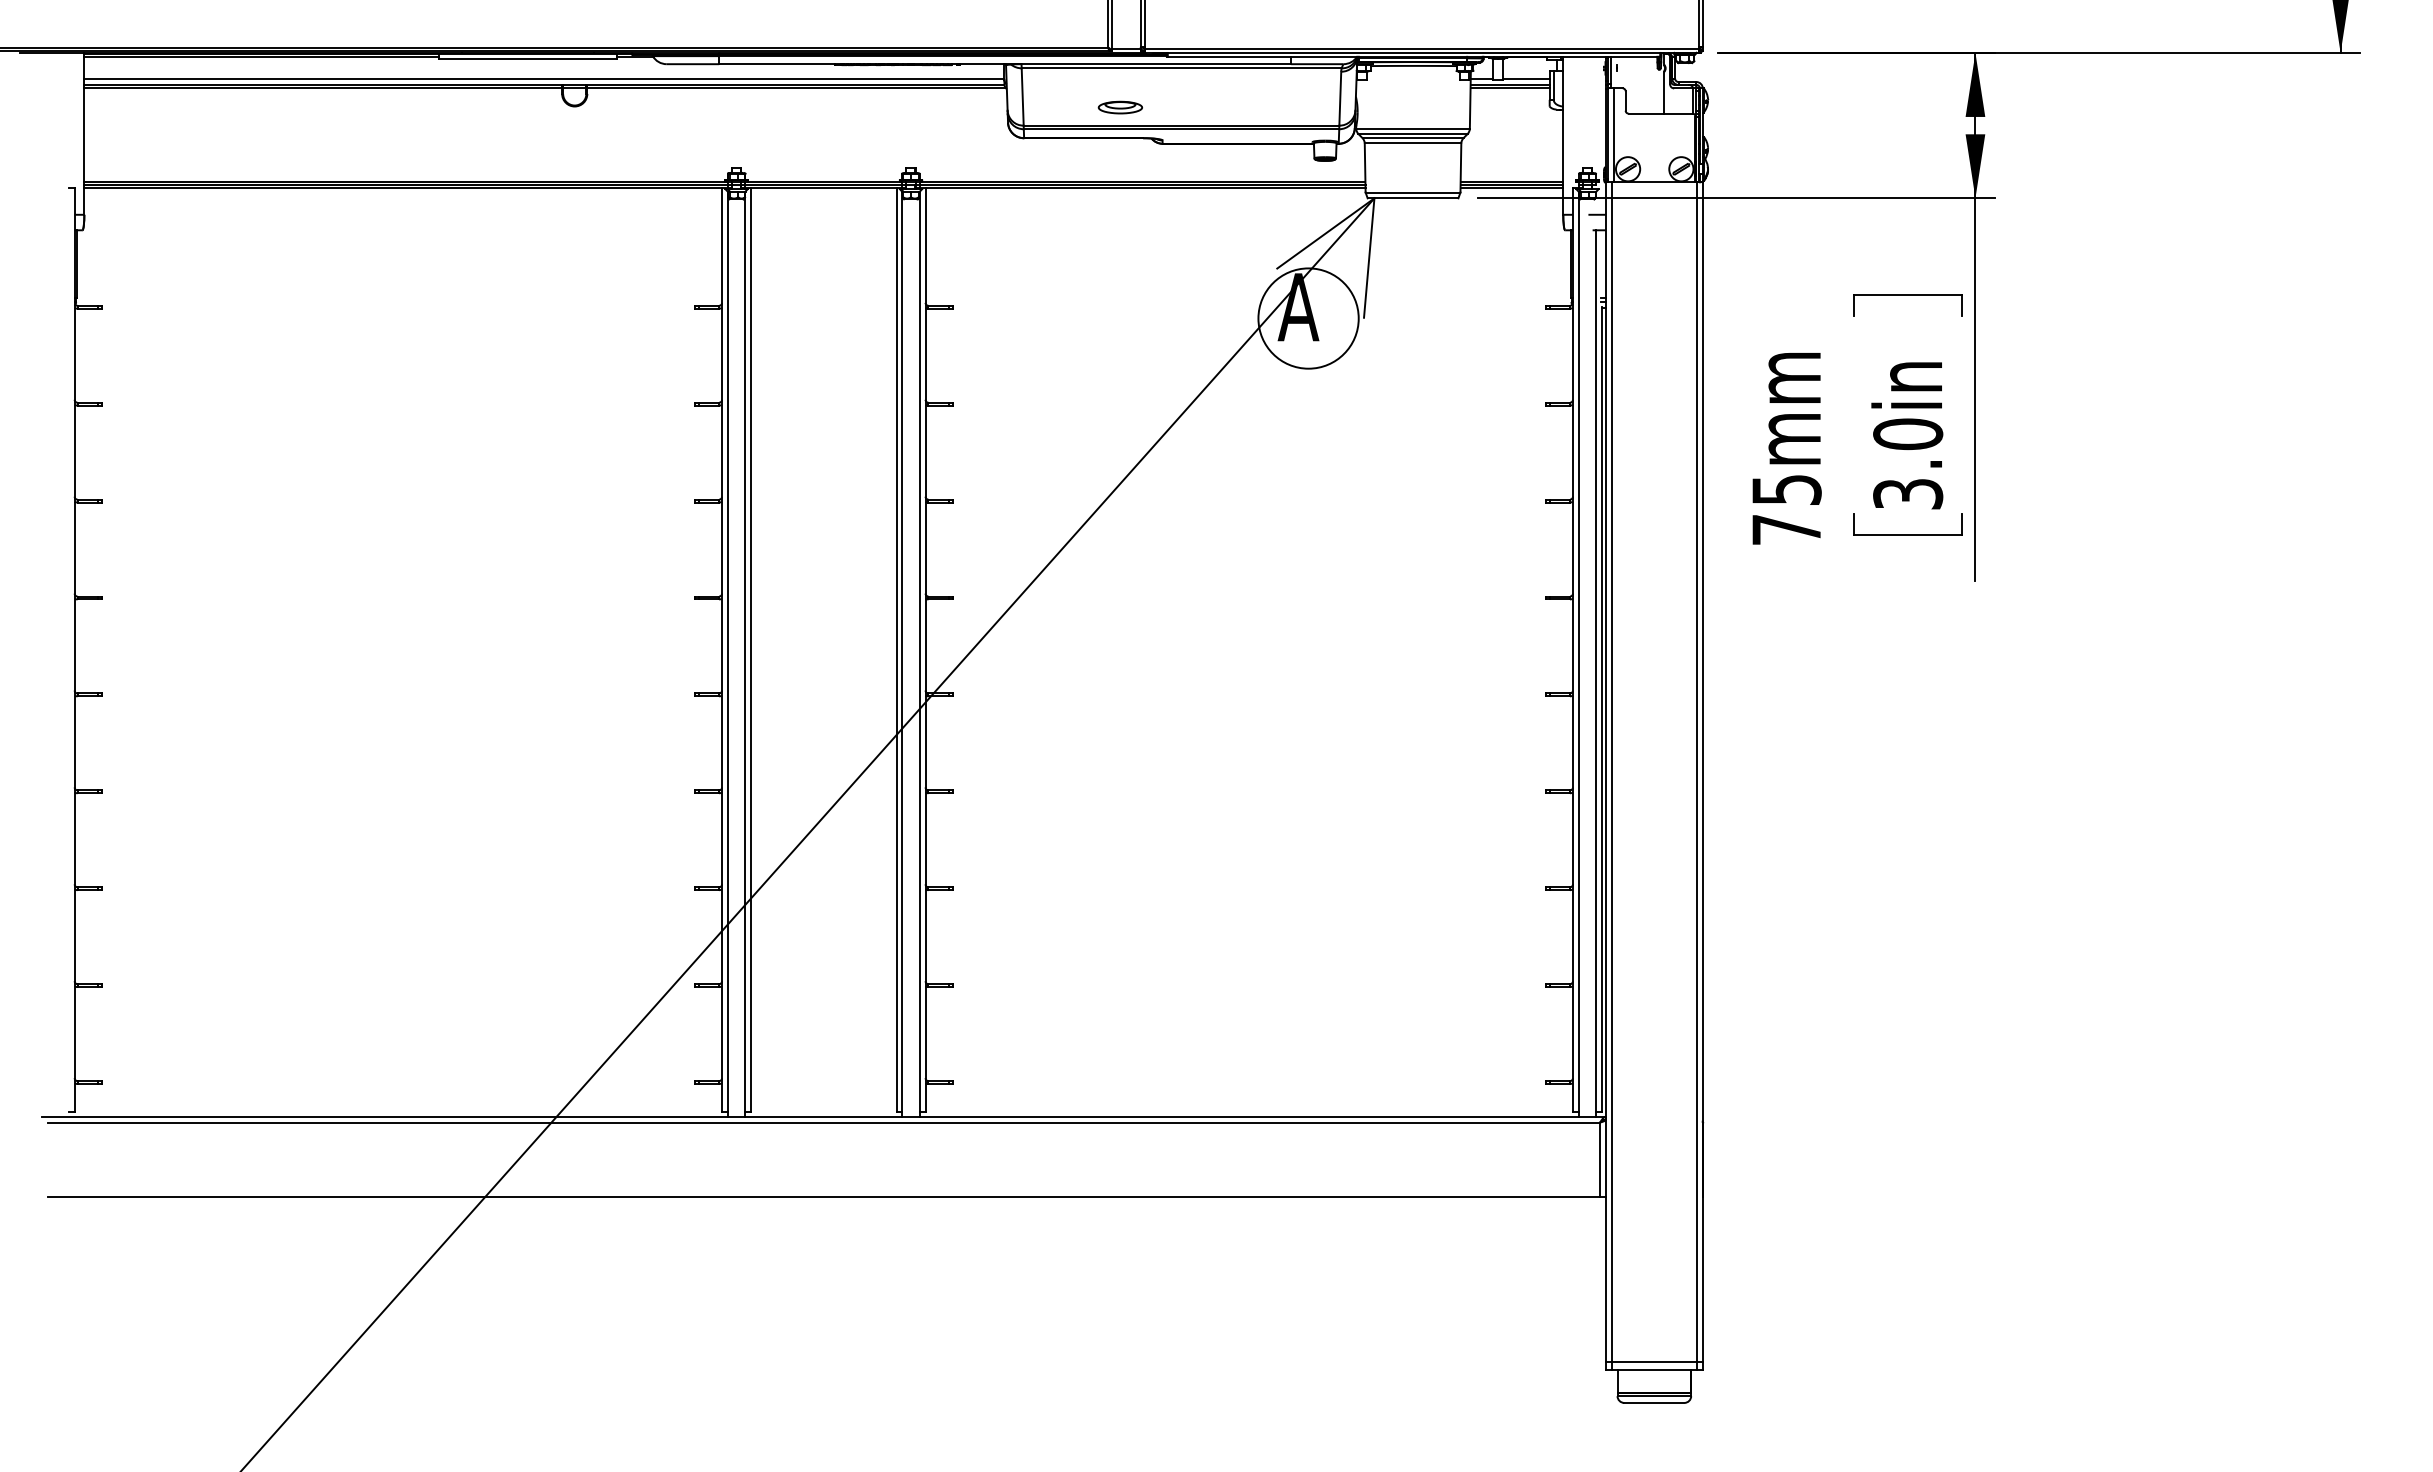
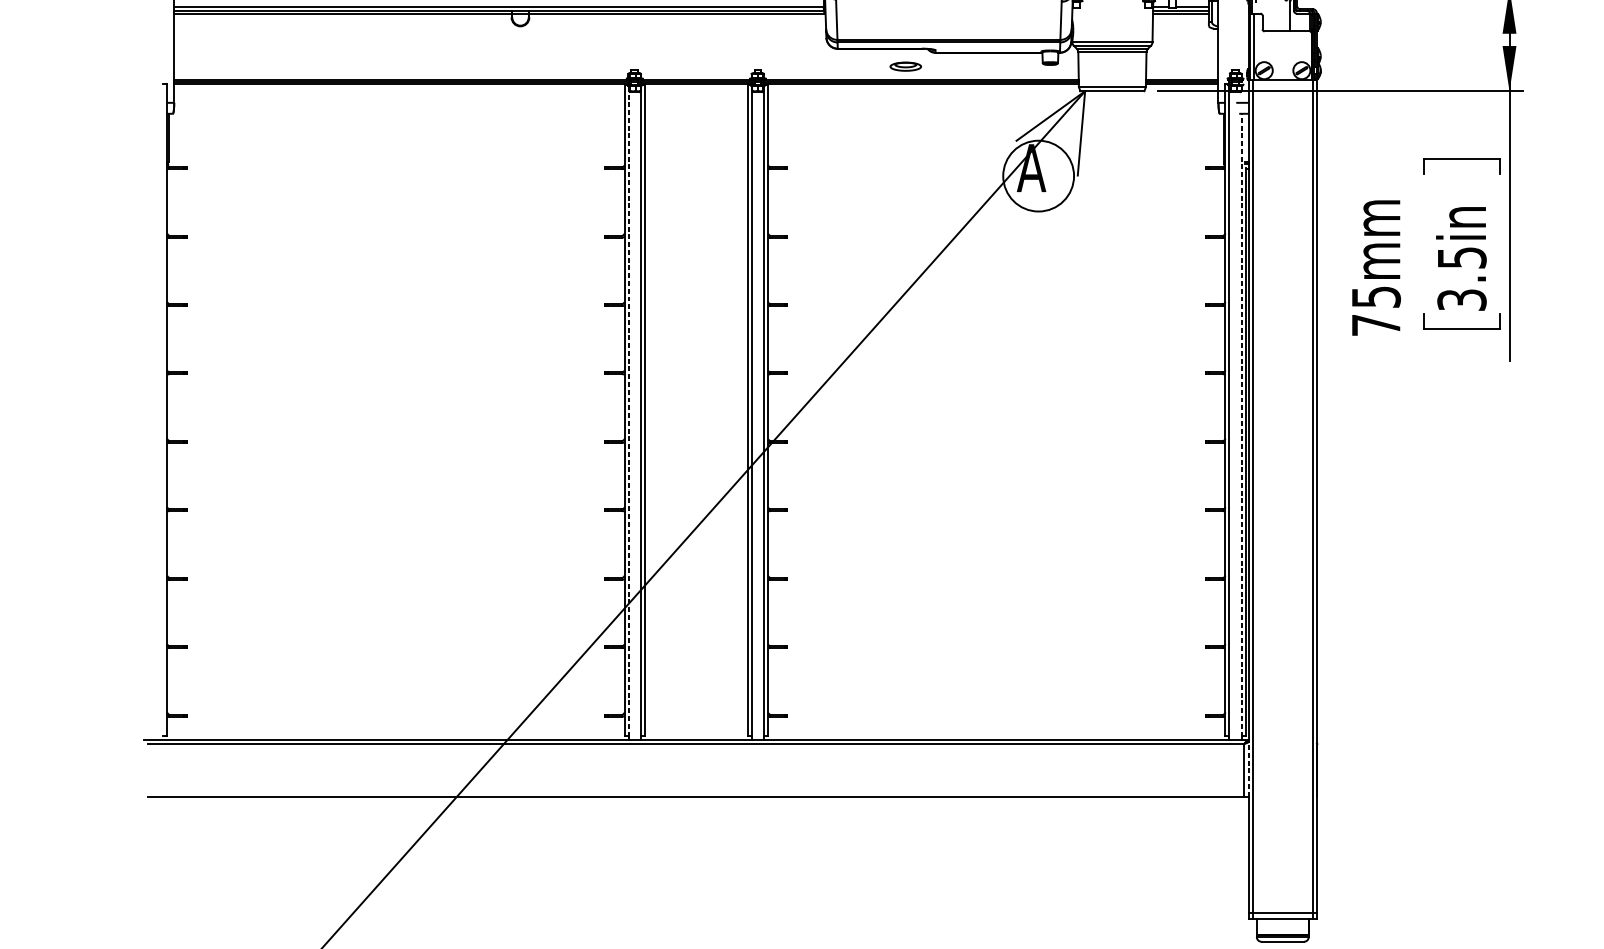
part: (1119, 107) -> (905, 66), moved
text: (1908, 434) -> (1462, 257), 3.0in -> 3.5in
line: (727, 651) -> (628, 411), solid -> dashed
line: (1596, 671) -> (1241, 425), solid -> dashed
line: (1605, 1158) -> (1248, 769), solid -> dashed

